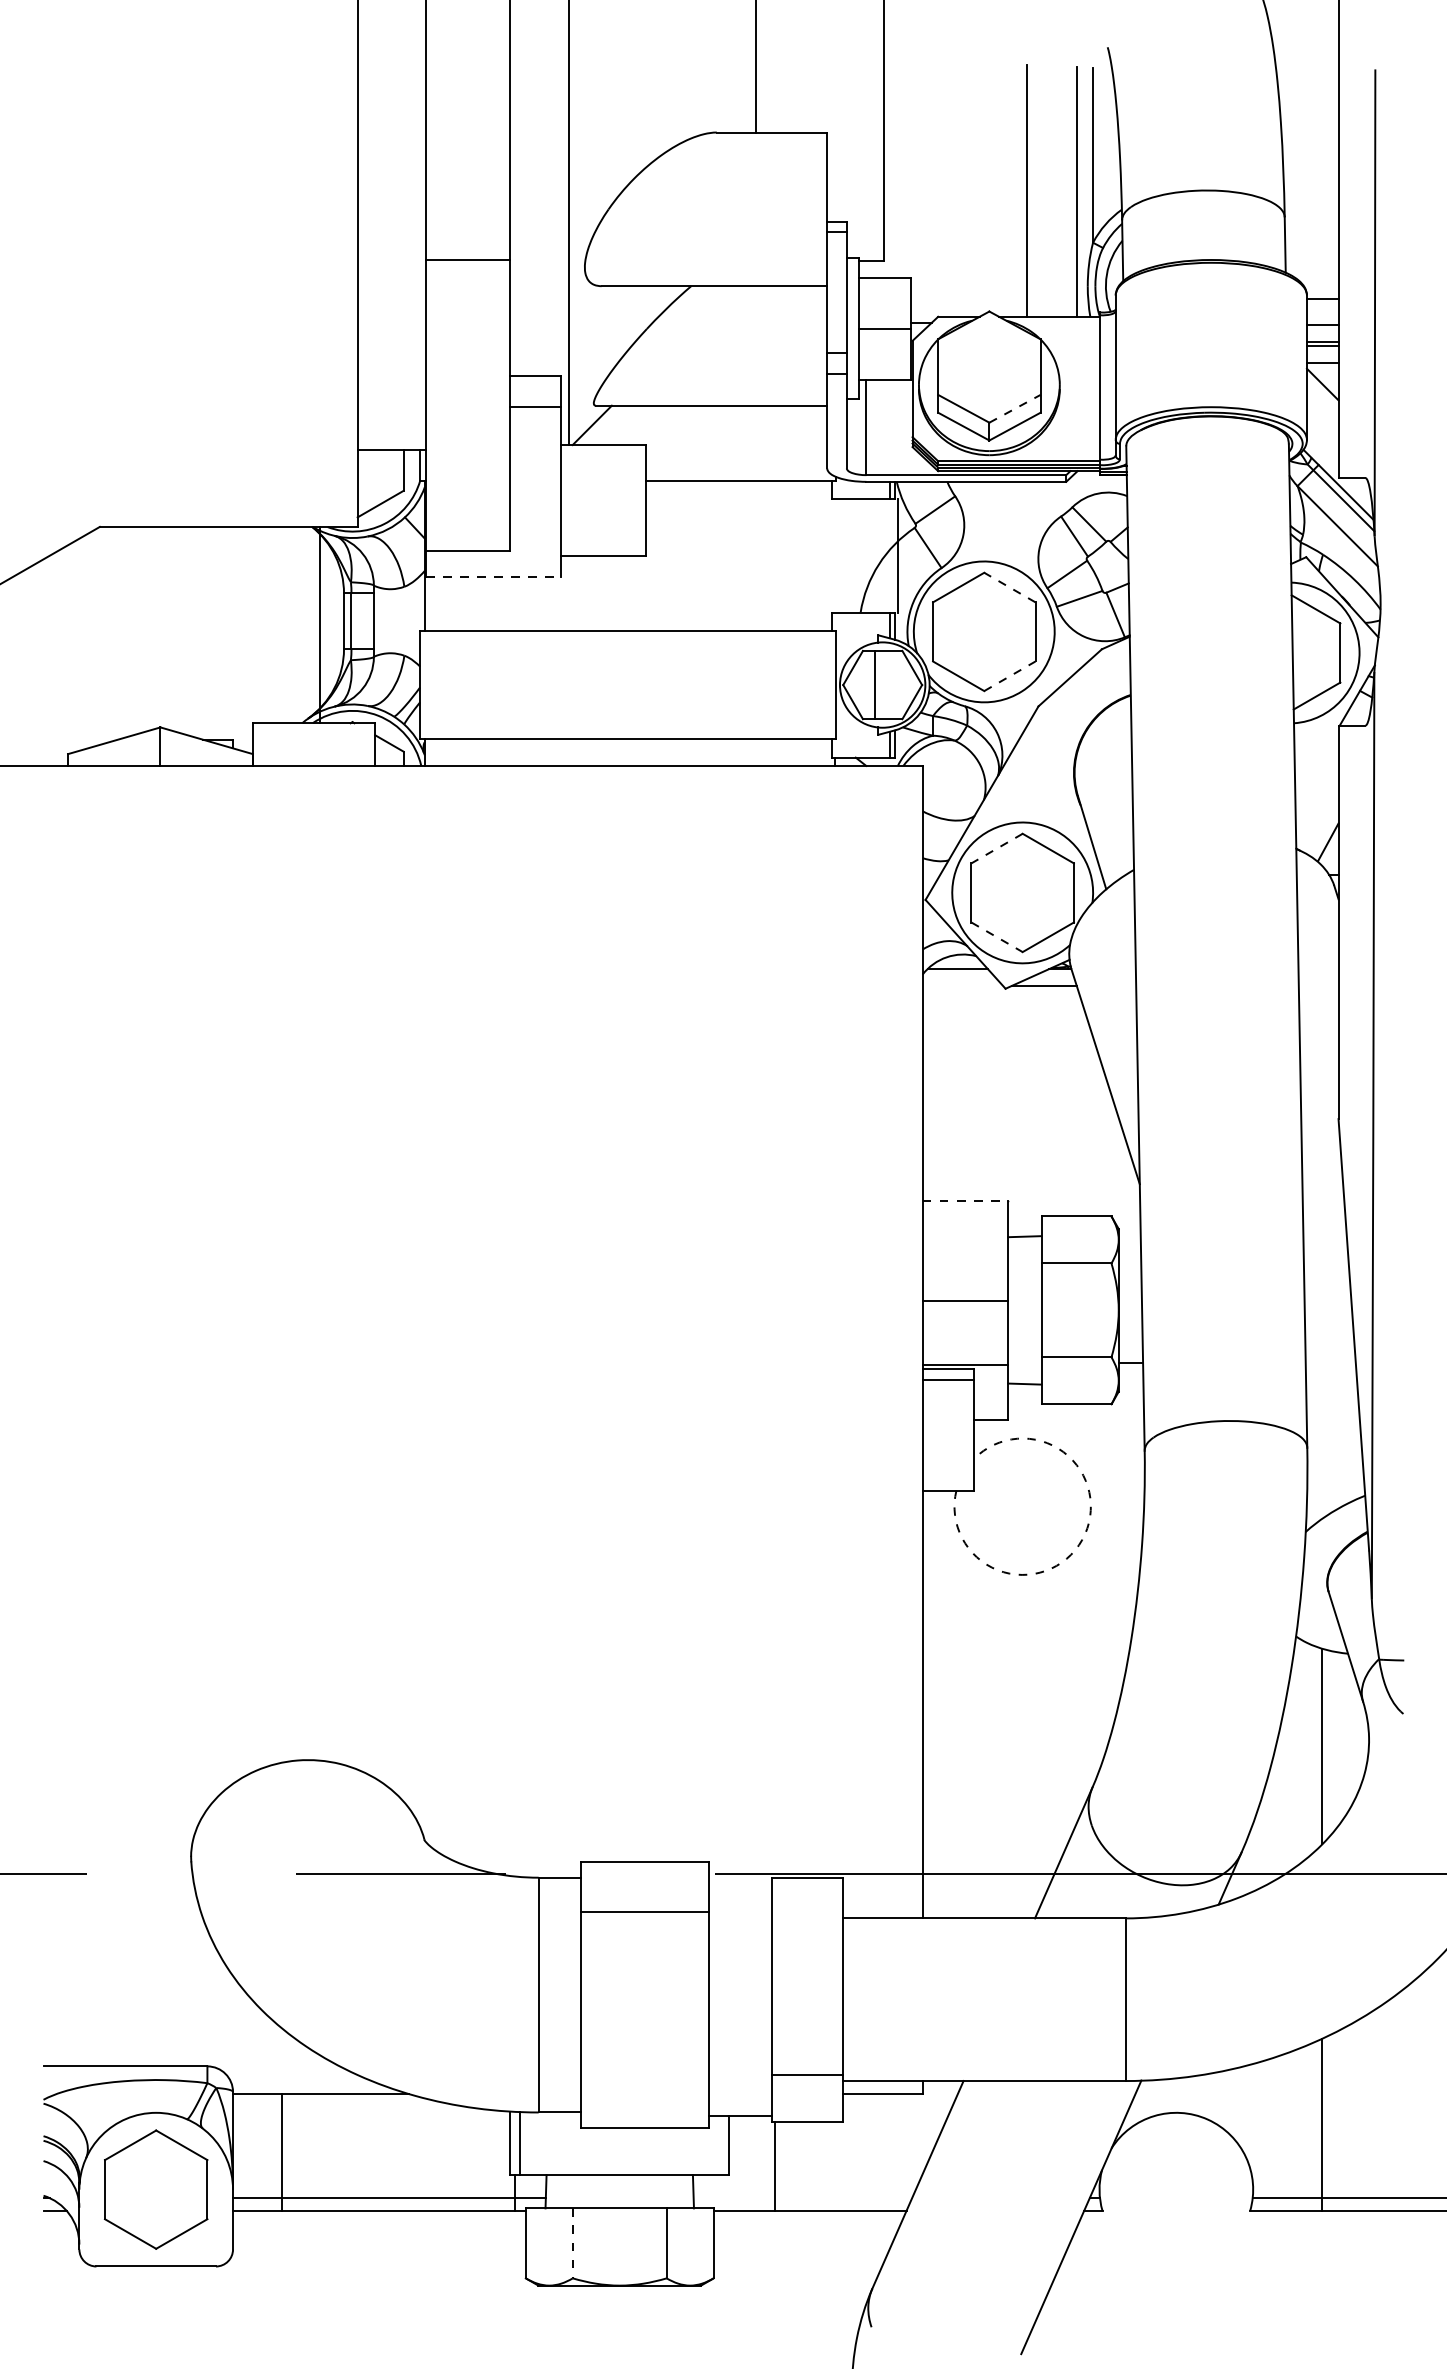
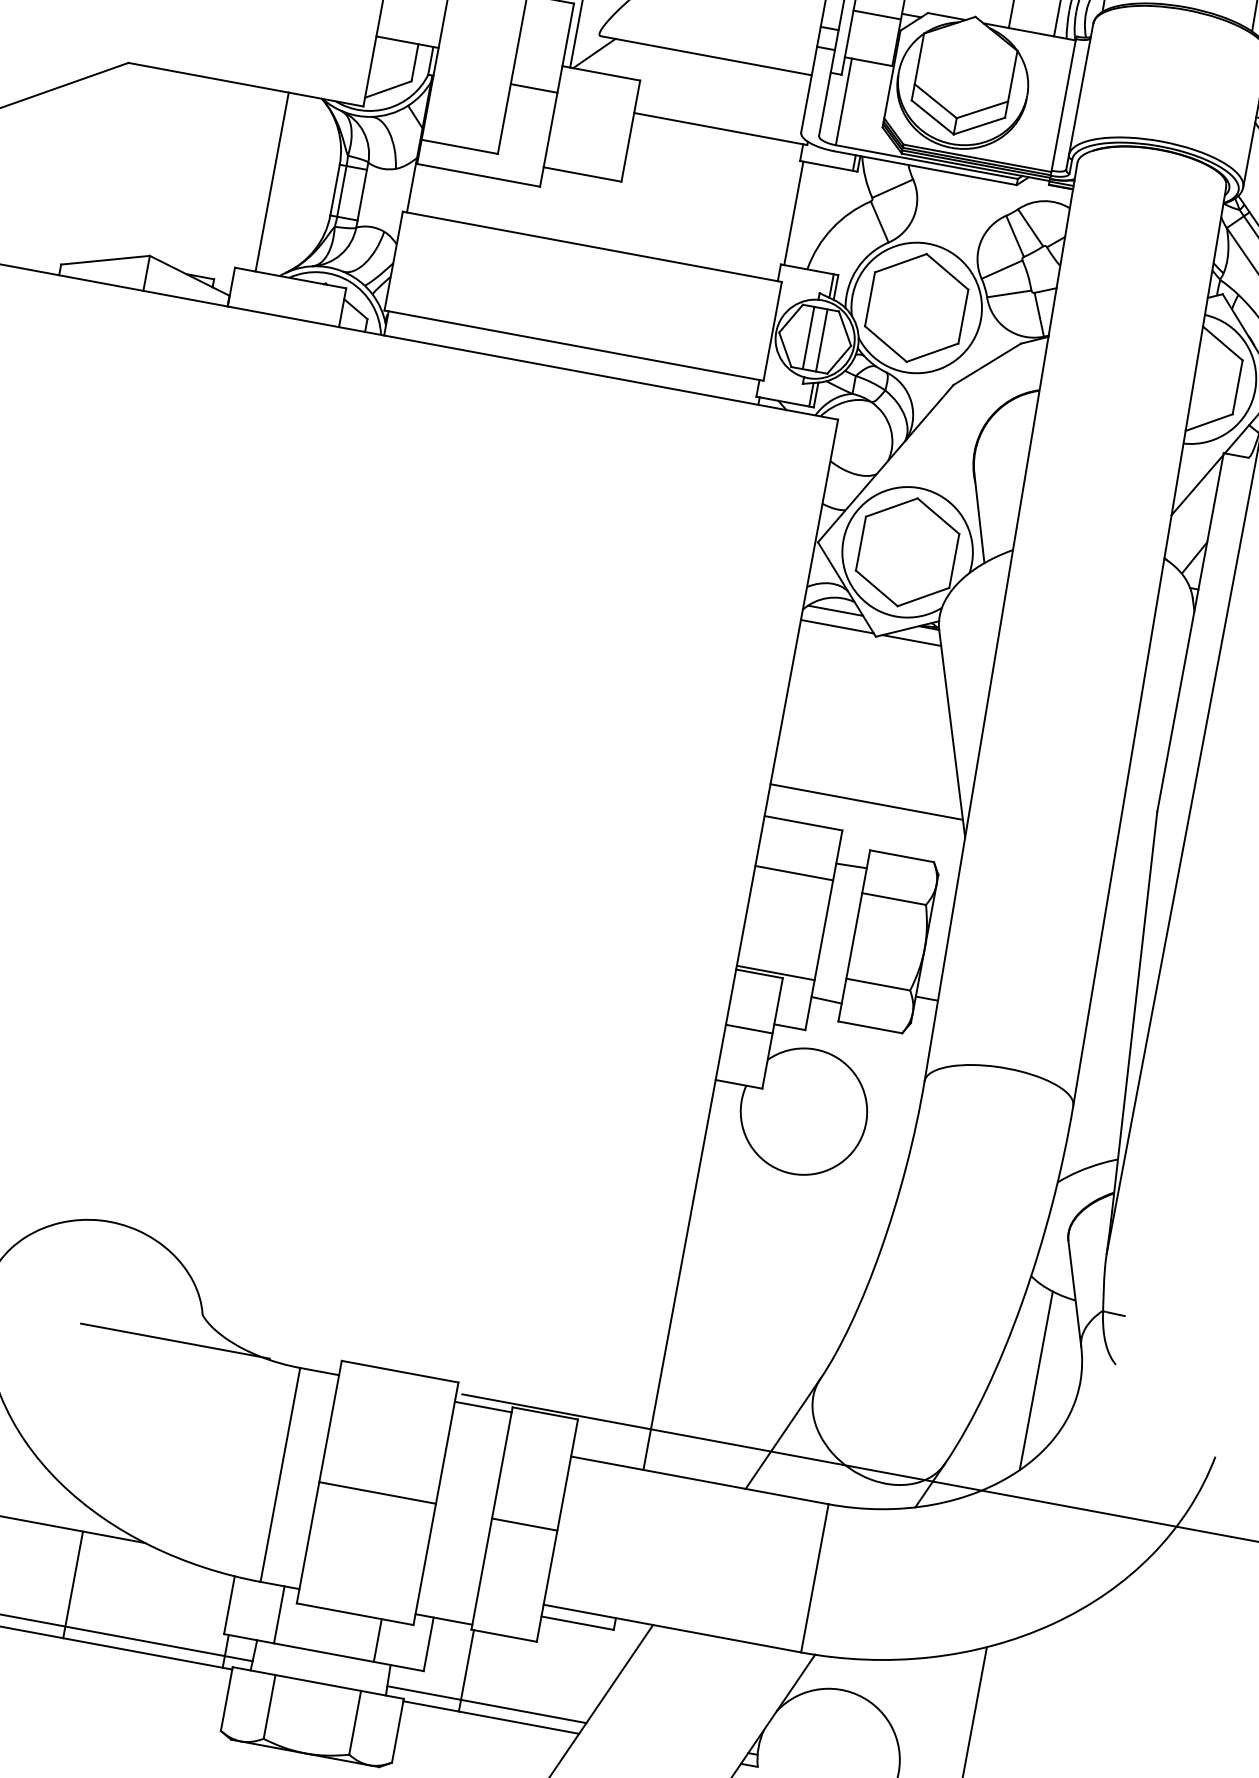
line: (534, 407) -> (533, 88), moved
line: (1015, 408) -> (982, 109), dashed -> solid
line: (898, 555) -> (794, 213), moved
line: (493, 577) -> (478, 175), dashed -> solid
line: (1009, 587) -> (947, 271), dashed -> solid
line: (319, 624) -> (272, 181), moved
line: (1009, 676) -> (932, 352), dashed -> solid
line: (889, 684) -> (821, 339), added
line: (1316, 764) -> (1197, 484), added
line: (997, 848) -> (892, 507), dashed -> solid
line: (997, 937) -> (877, 588), dashed -> solid
line: (962, 985) -> (837, 626), added
line: (1027, 1165) -> (865, 801), added
line: (965, 1200) -> (803, 822), dashed -> solid
line: (965, 1300) -> (794, 873), moved
line: (948, 1379) -> (749, 1028), moved
arc: (1082, 1539) -> (852, 1151), dashed -> solid
line: (740, 1883) -> (483, 1407), added
line: (645, 1912) -> (377, 1493), moved
line: (807, 2074) -> (524, 1524), moved
line: (519, 2143) -> (278, 1614), moved
line: (674, 2151) -> (377, 1640), added
line: (282, 2152) -> (73, 1584), moved
line: (802, 2198) -> (486, 1704), added
line: (572, 2243) -> (269, 1707), dashed -> solid

